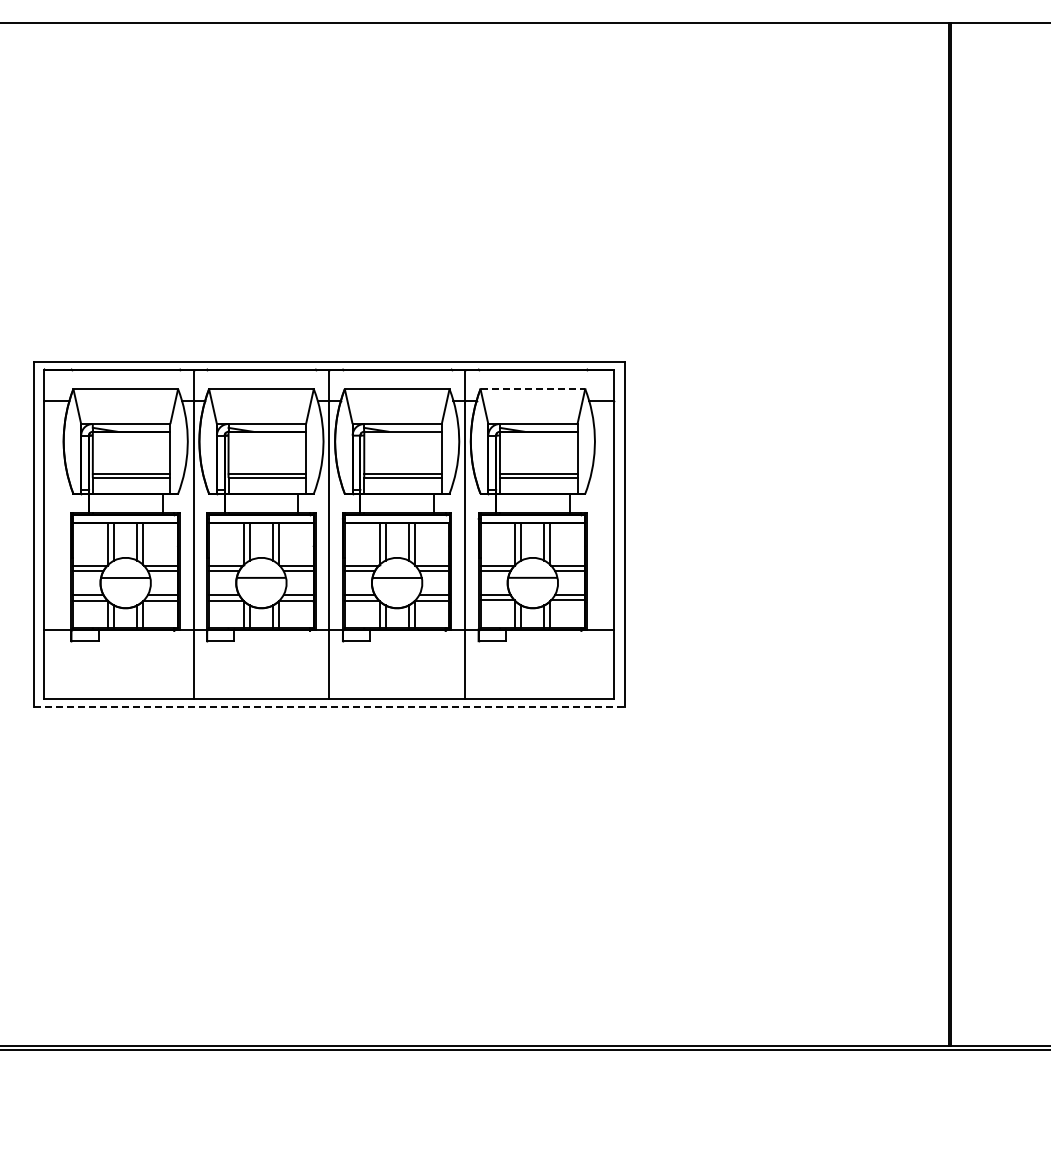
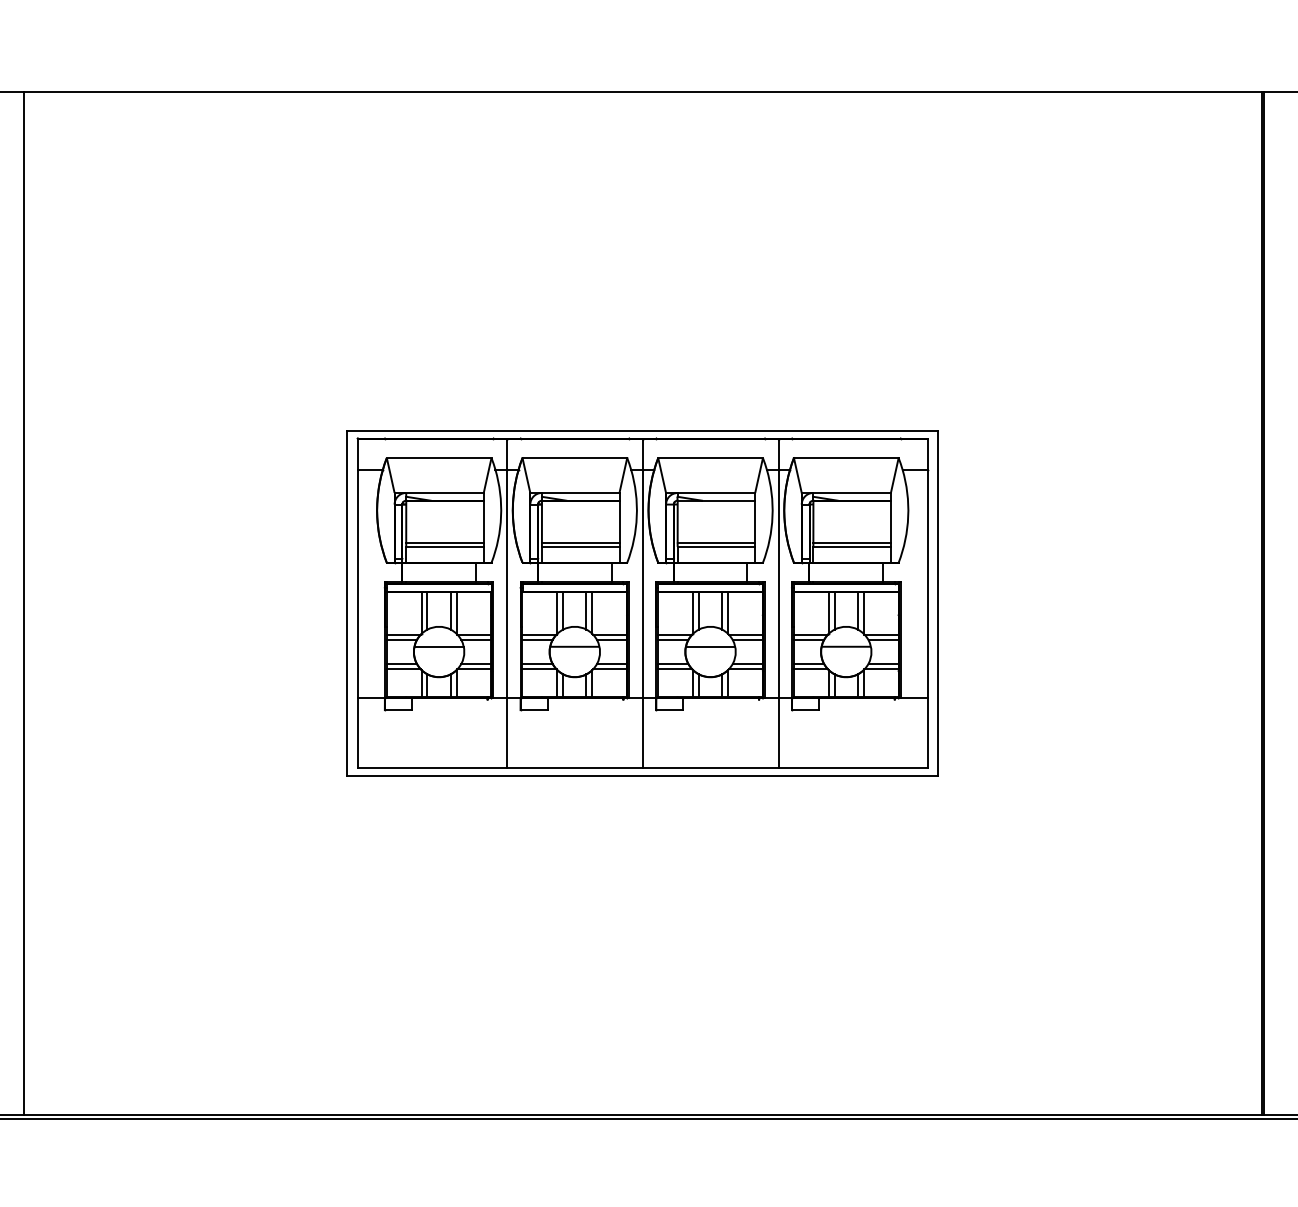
line: (533, 389) -> (846, 458), dashed -> solid
line: (330, 707) -> (643, 776), dashed -> solid

